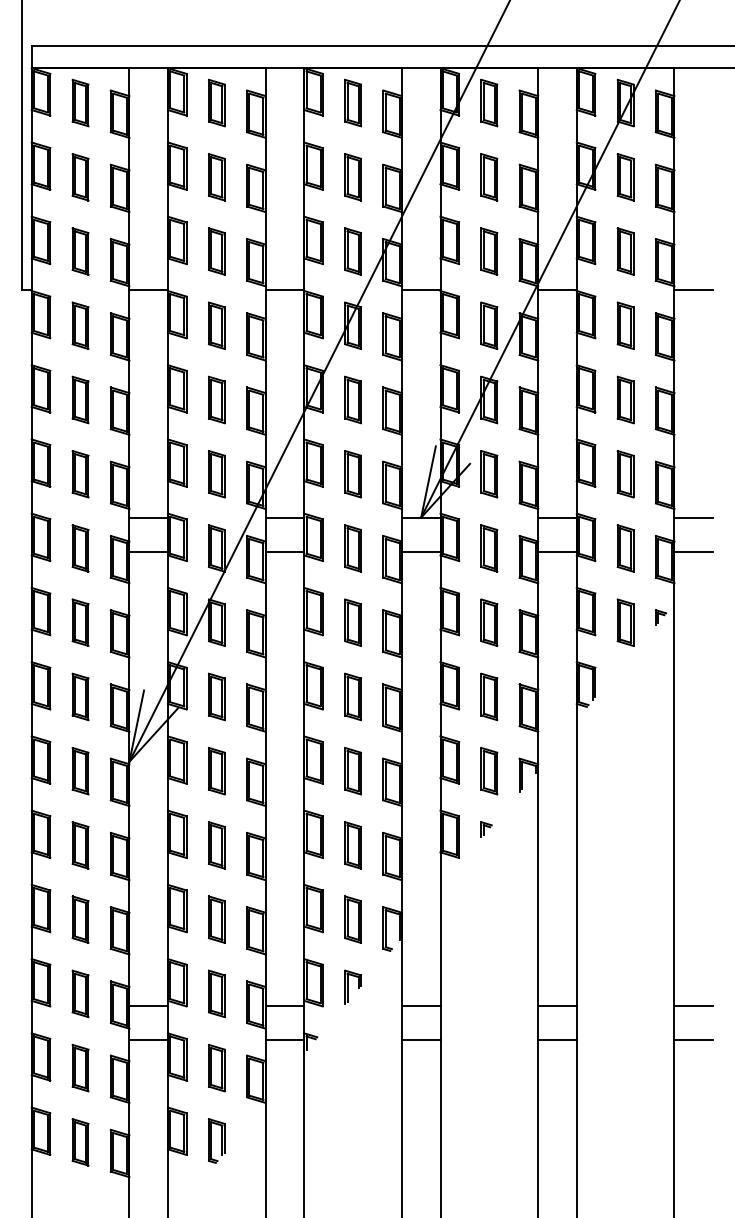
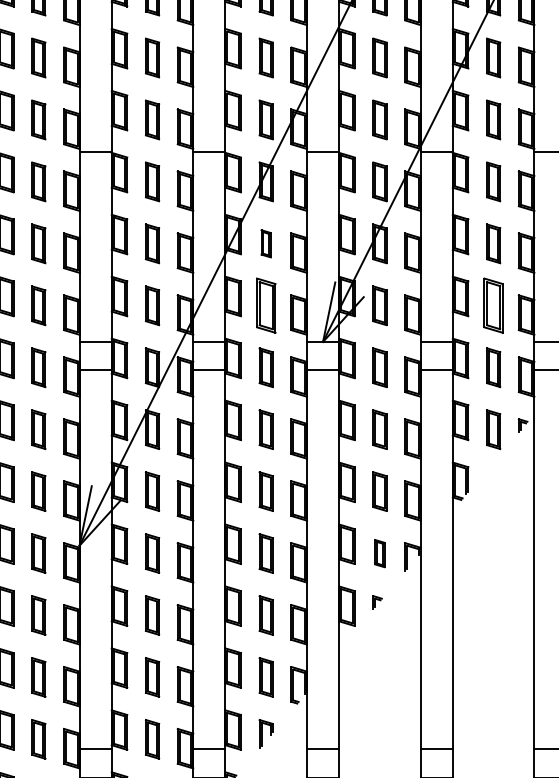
part: (352, 399) -> (265, 243), size x0.7
part: (352, 474) -> (265, 305), size x1.4
part: (625, 474) -> (493, 305), size x1.4
part: (489, 771) -> (380, 553), size x0.7

